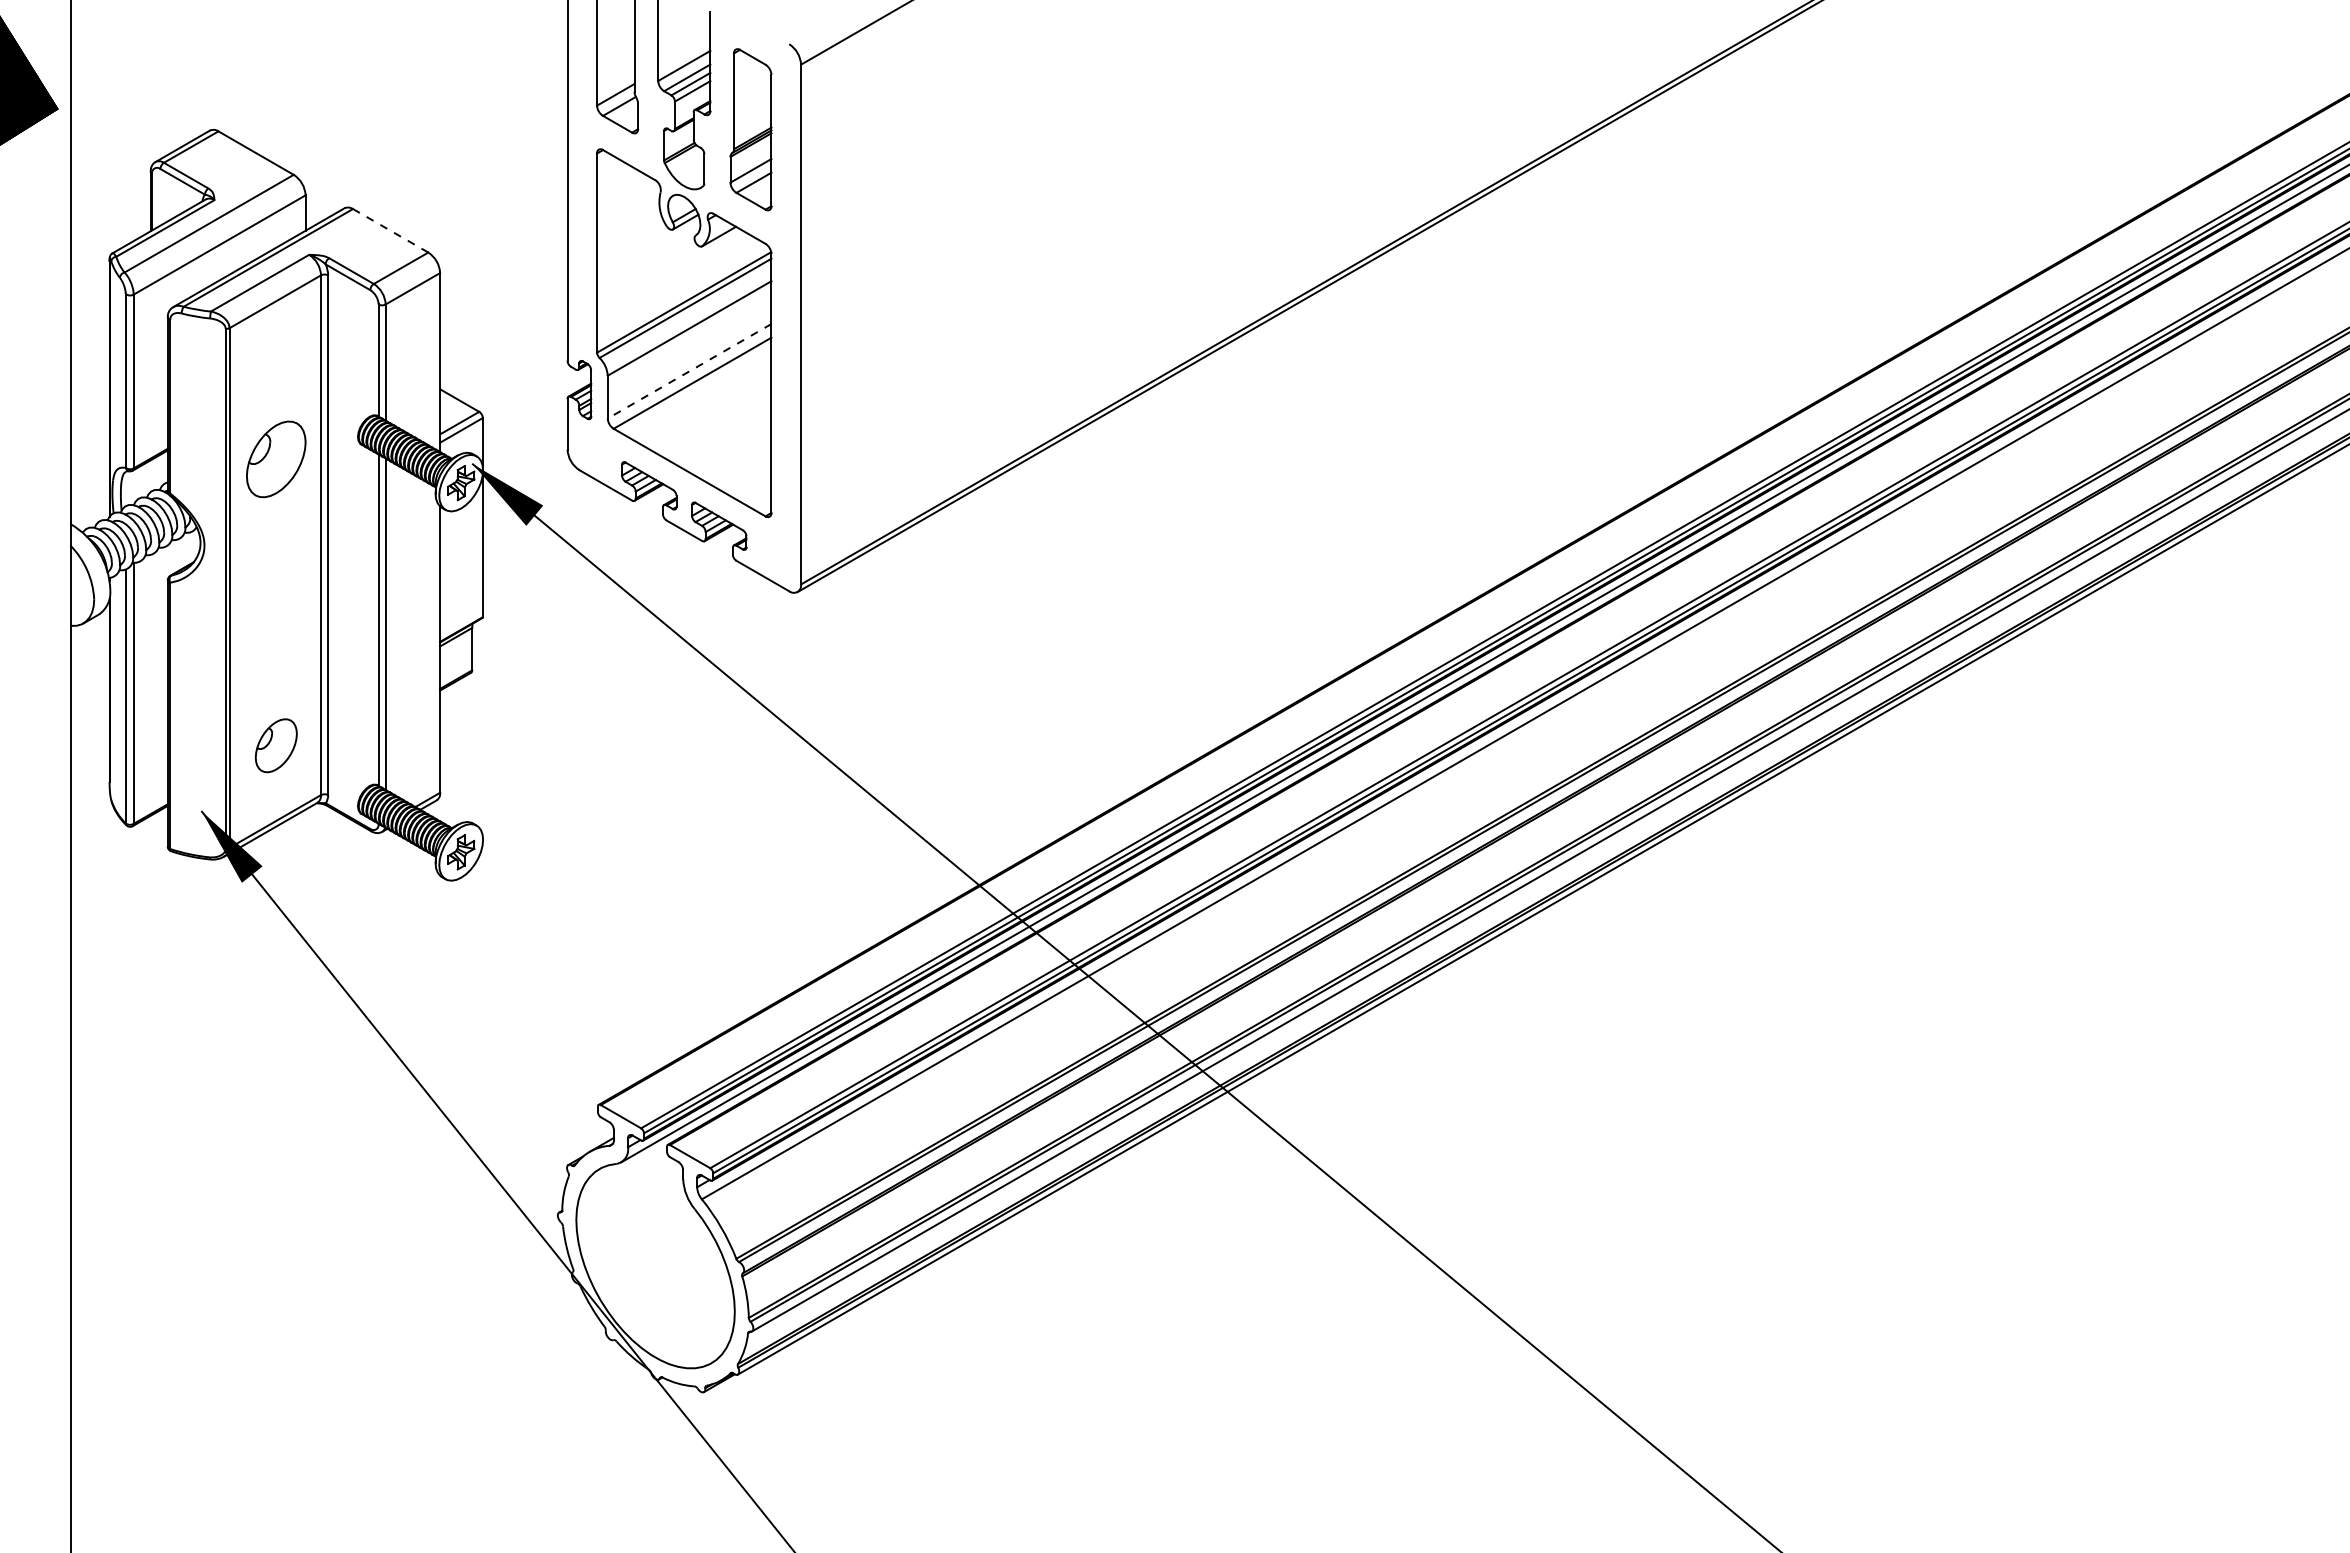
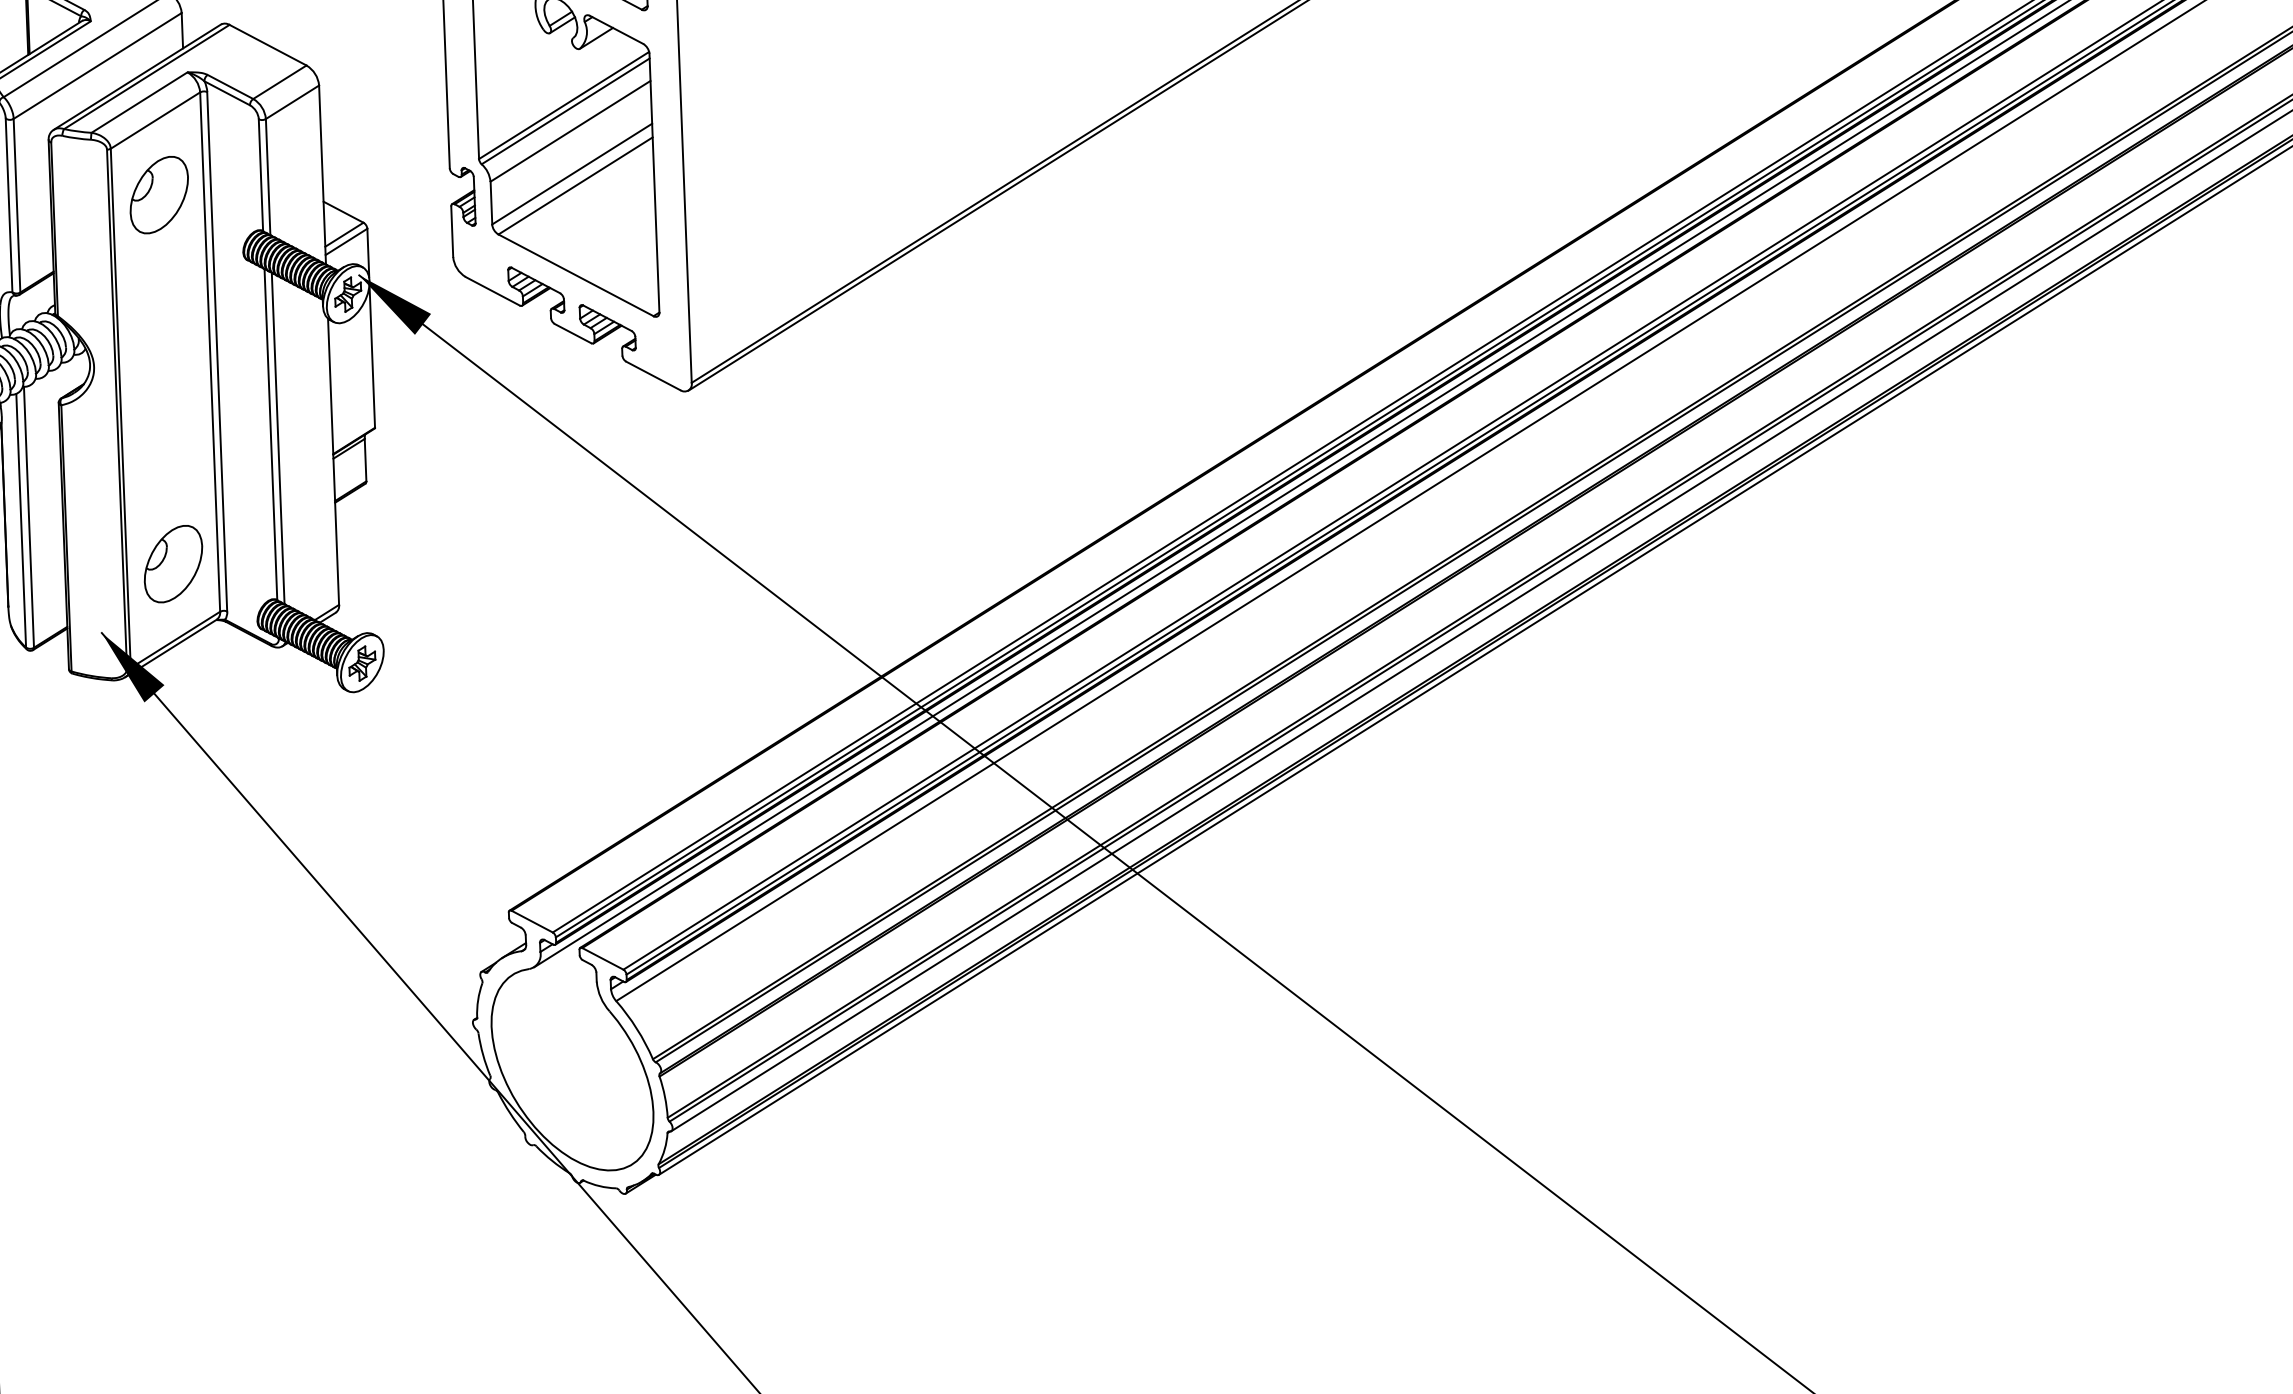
line: (390, 230) -> (267, 44), dashed -> solid
line: (689, 371) -> (572, 174), dashed -> solid
part: (276, 459) -> (159, 195), moved
part: (276, 745) -> (173, 563), size x1.43

